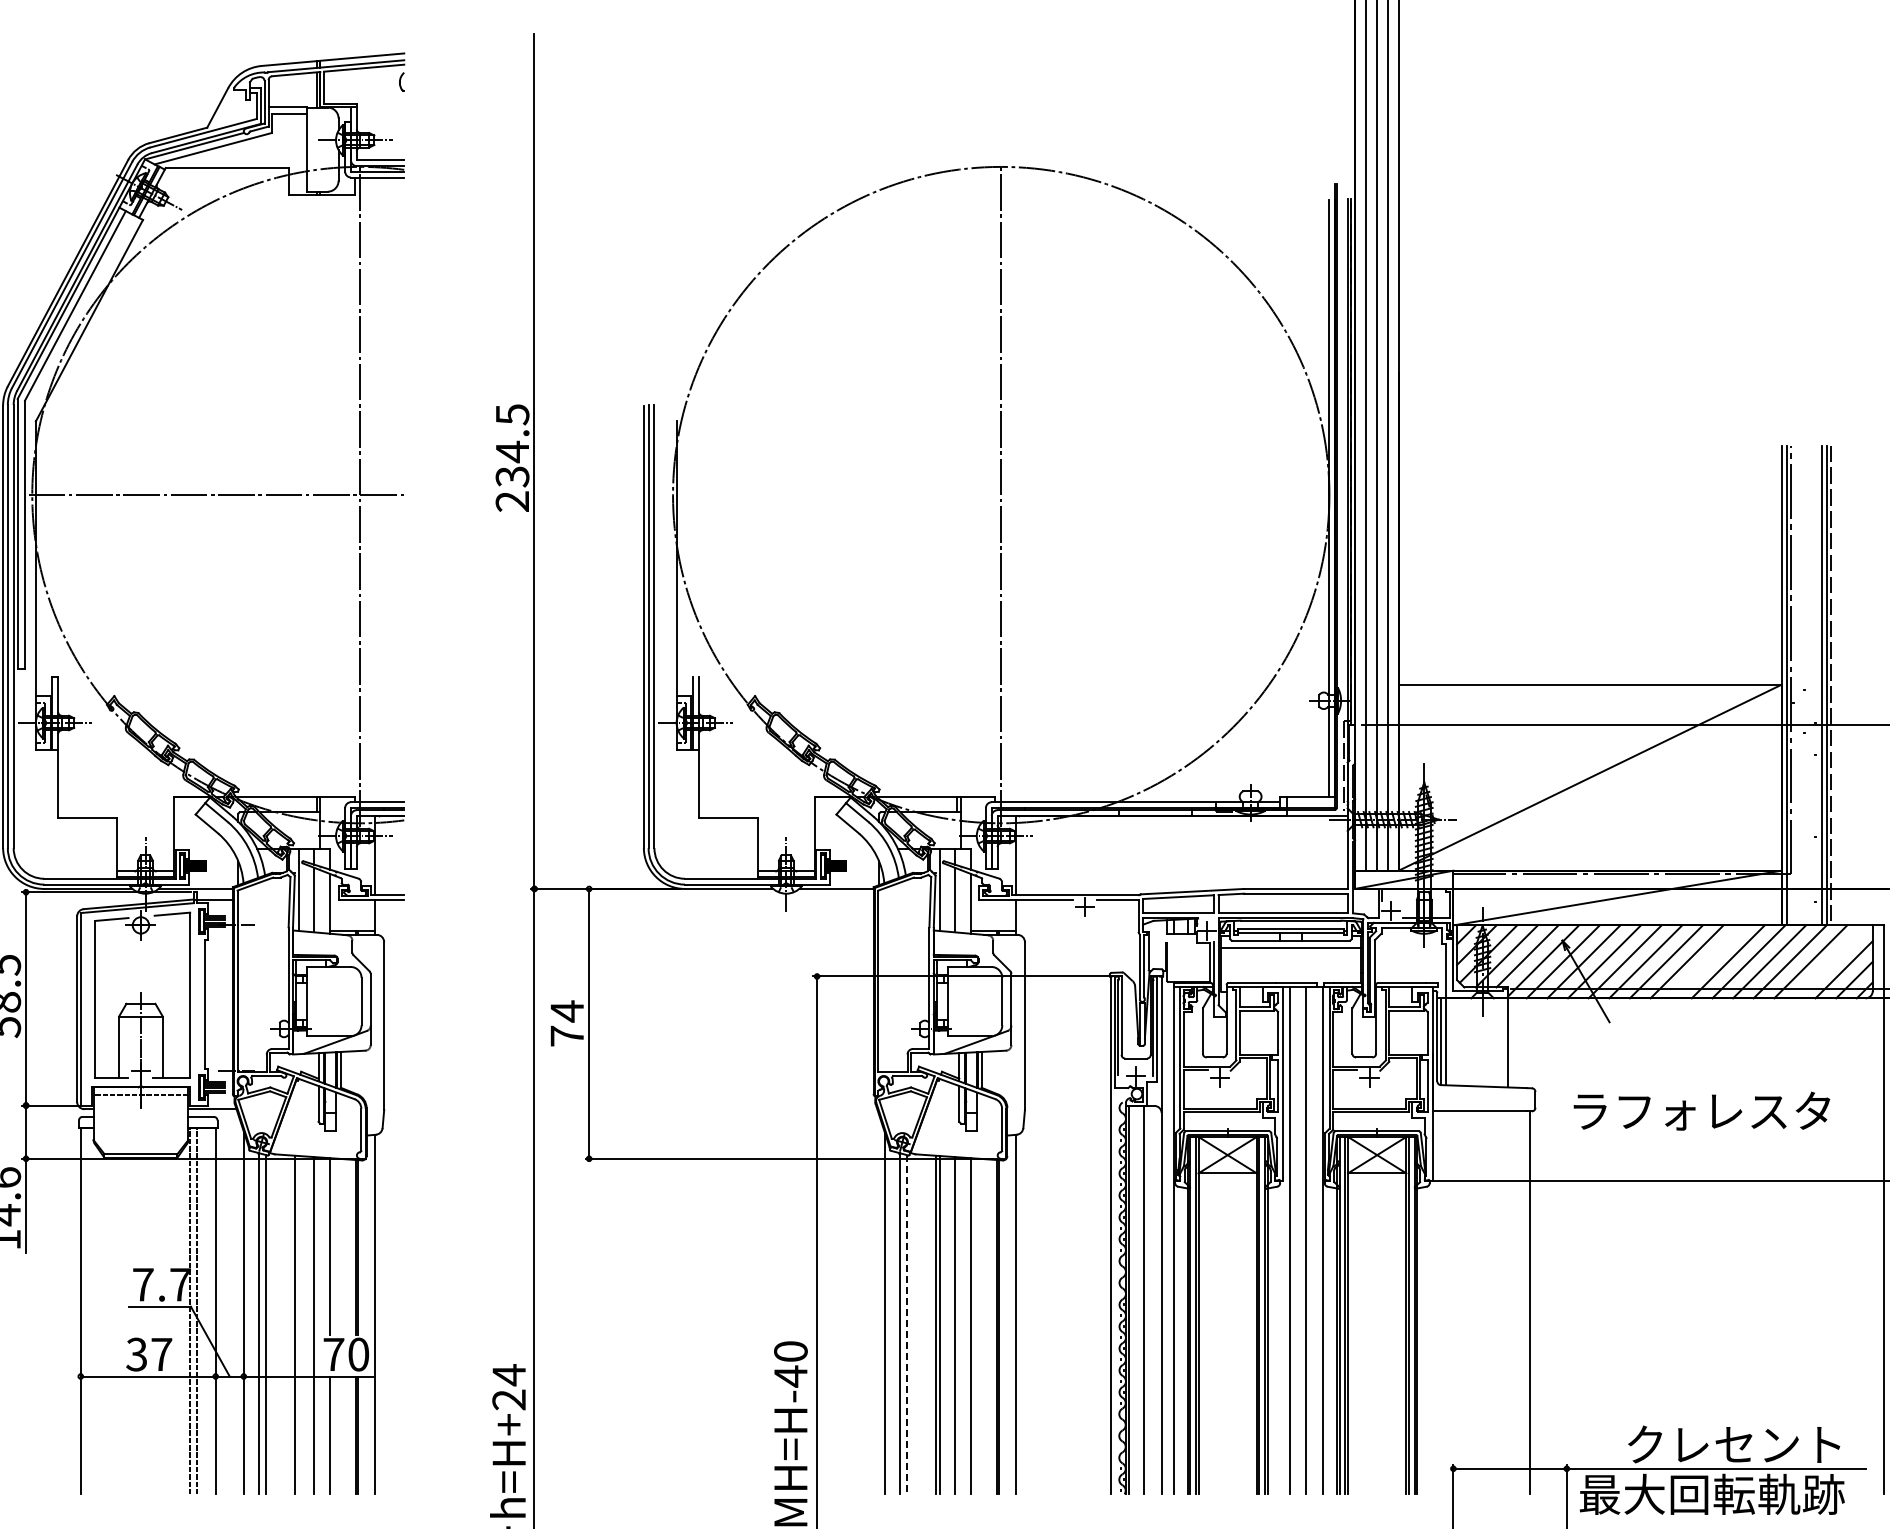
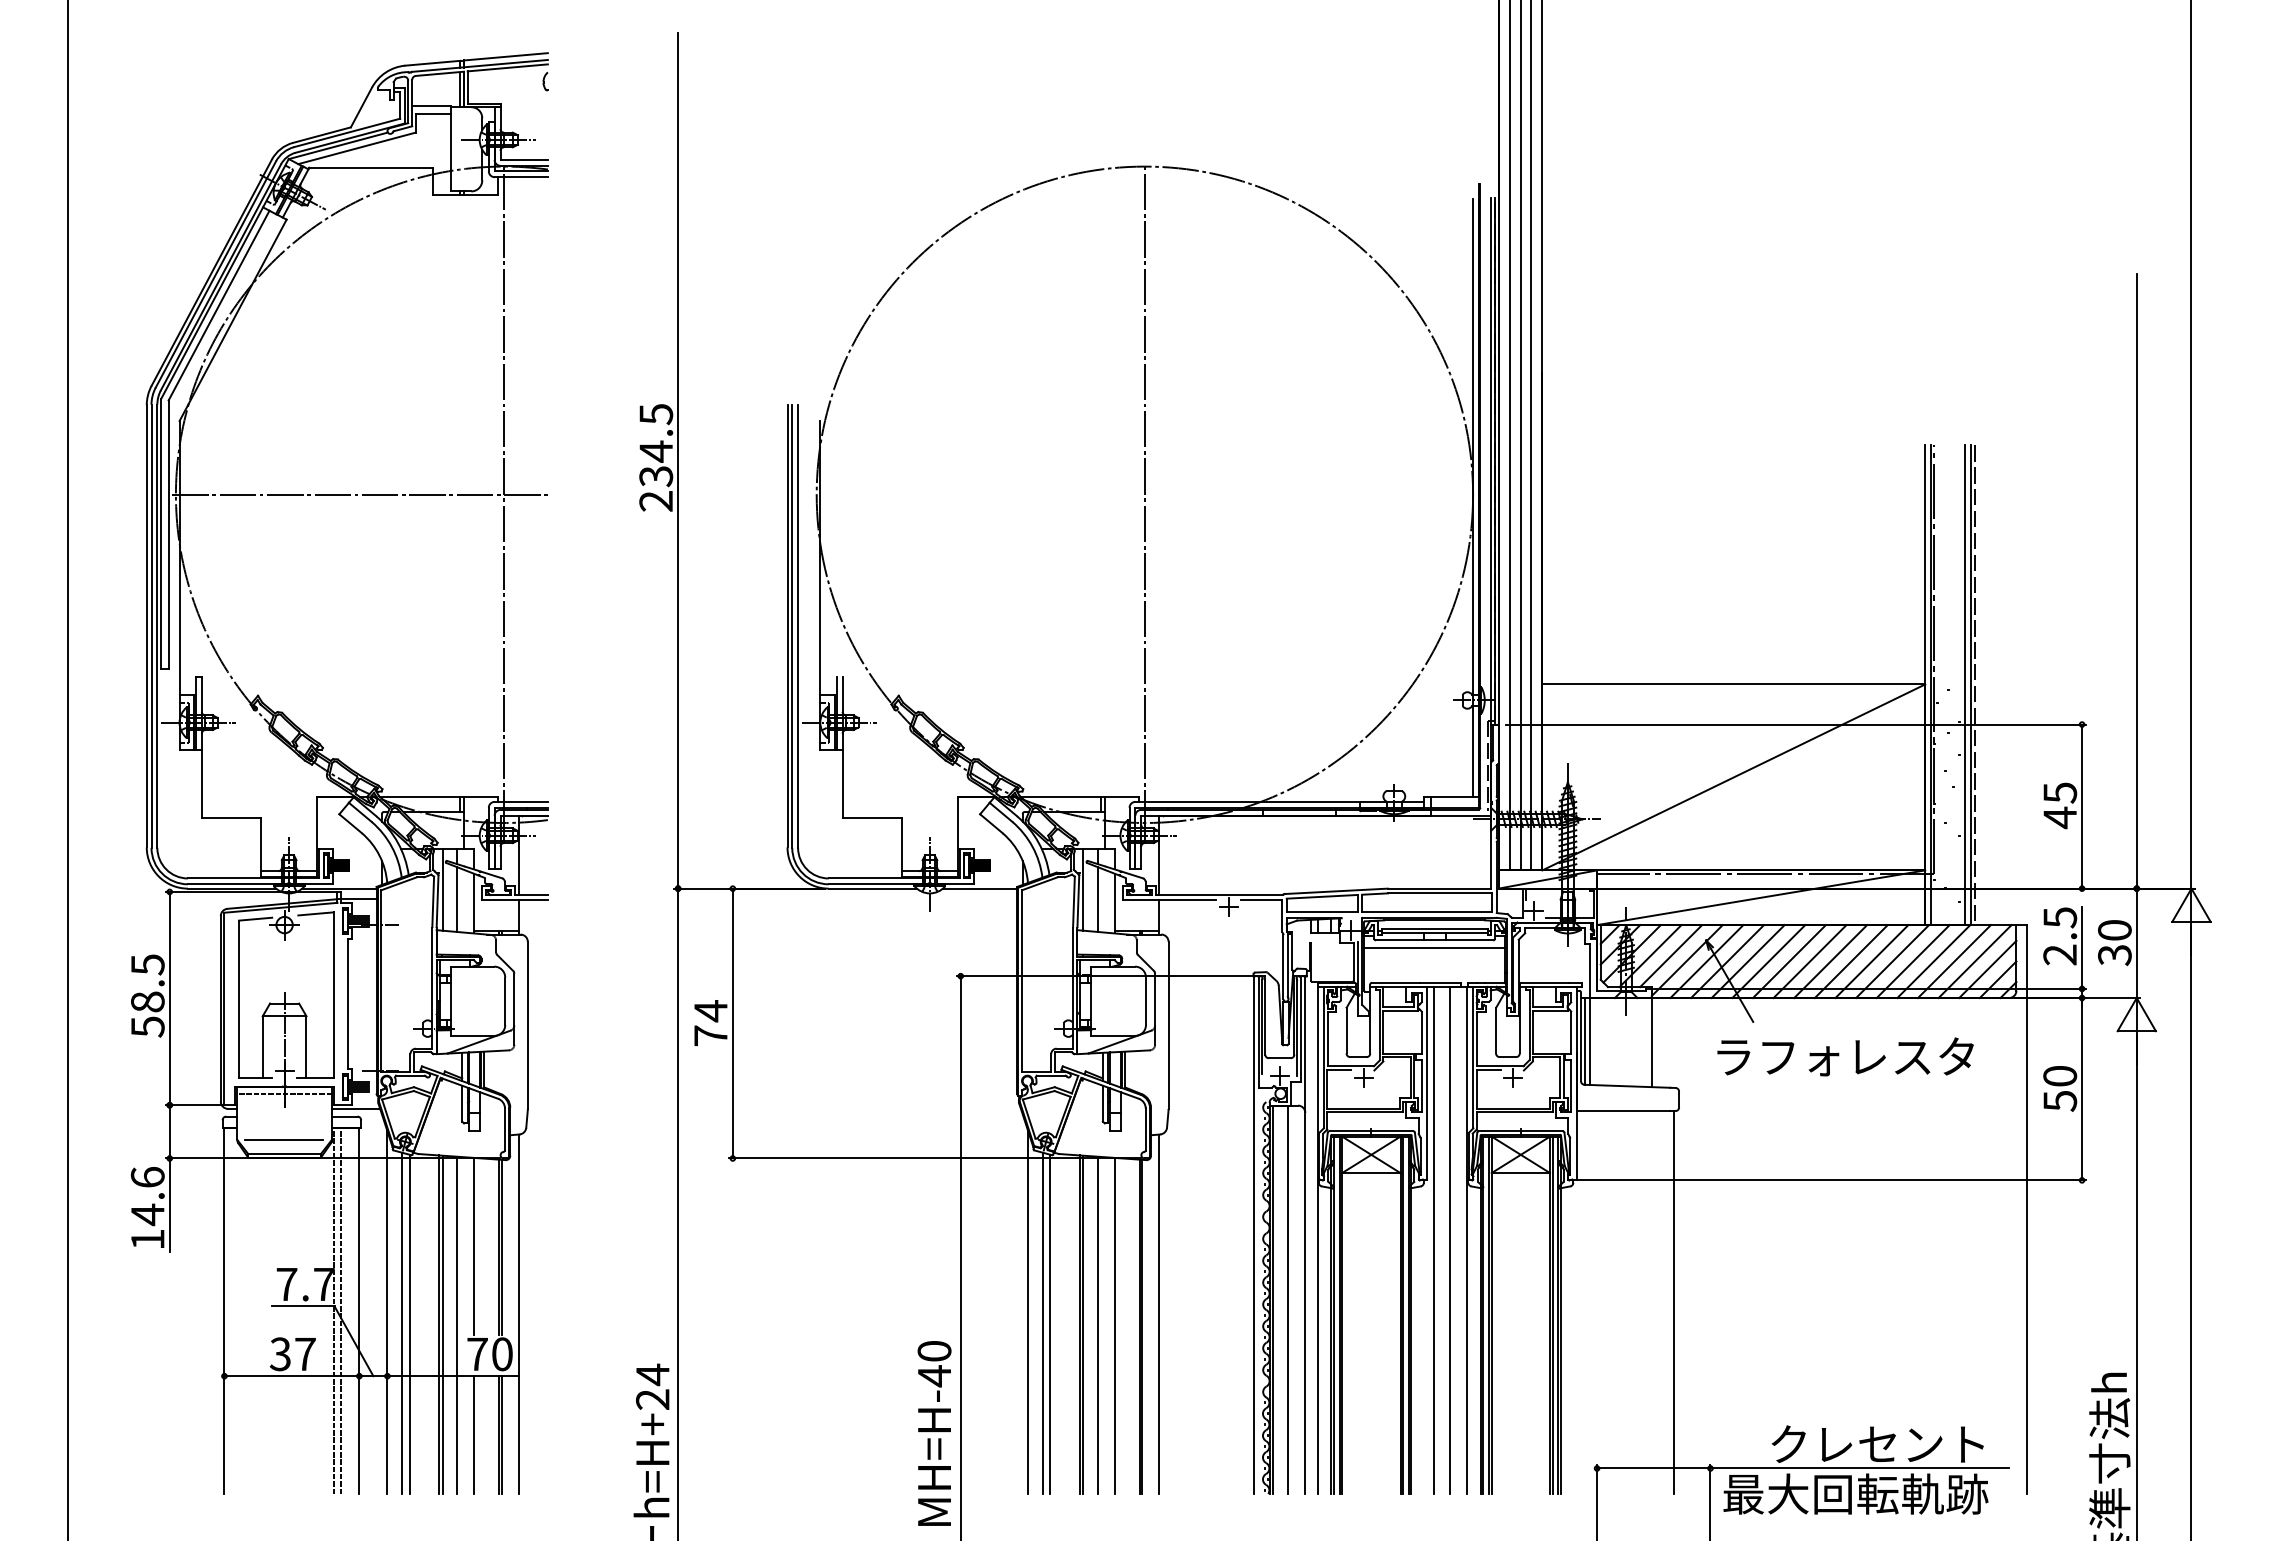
line: (1706, 961) -> (1850, 961), added
line: (1830, 961) -> (1974, 961), added
text: (1701, 1110) -> (1845, 1056), moved
line: (140, 1139) -> (284, 1139), added
line: (298, 1324) -> (442, 1324), added
line: (906, 1324) -> (1050, 1324), dashed -> solid

